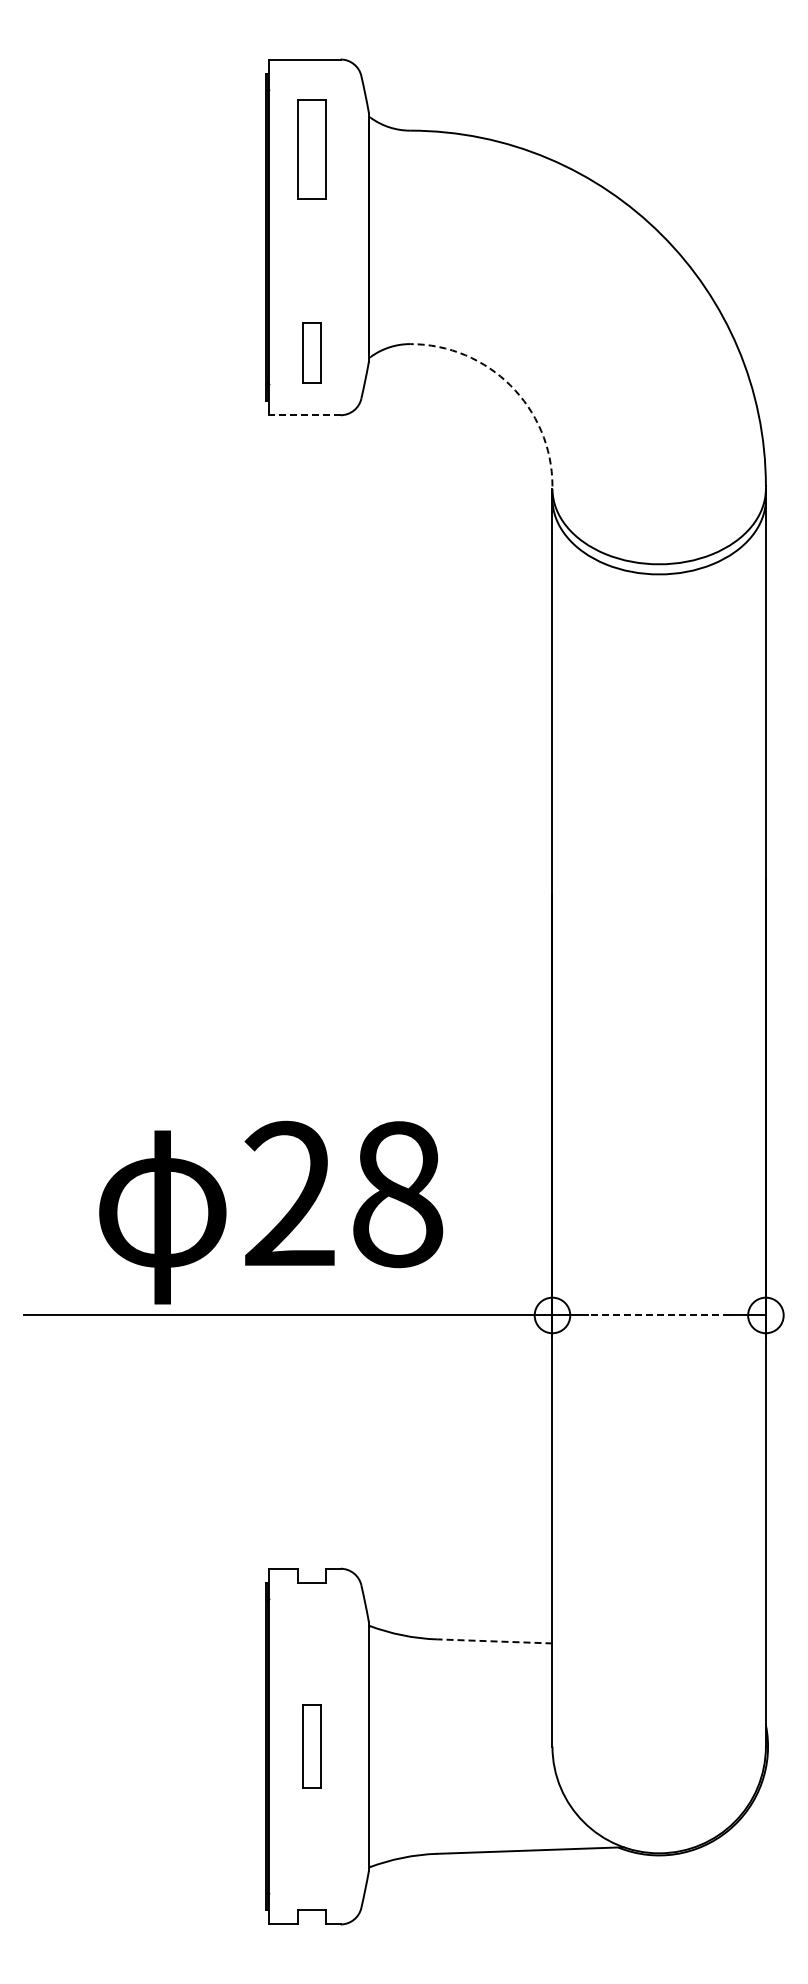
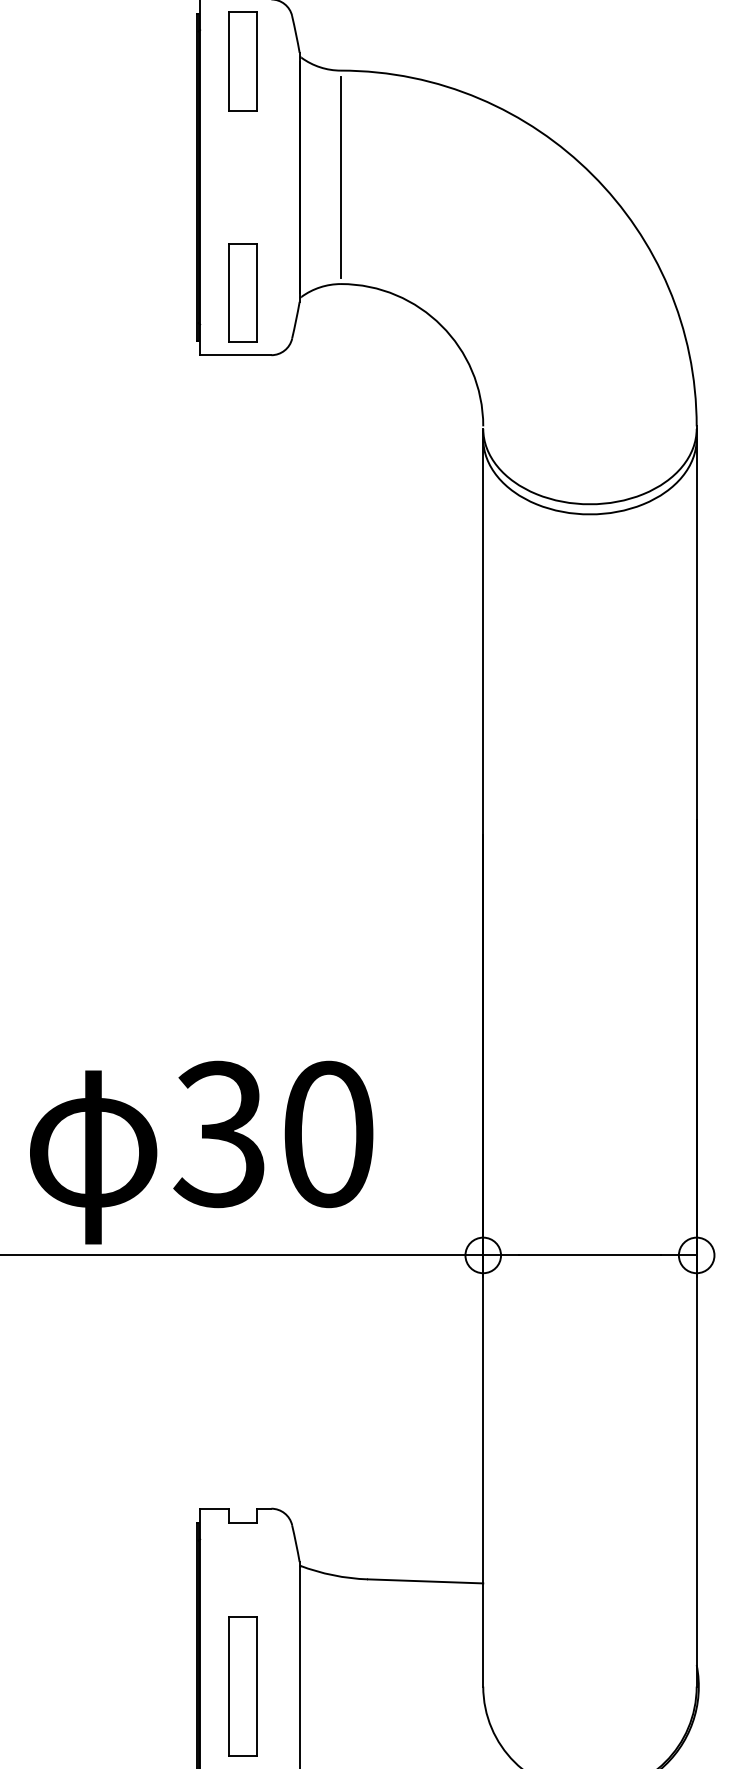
part: (311, 149) -> (242, 61), moved
line: (410, 237) -> (341, 177), added
part: (311, 352) -> (242, 292), size x1.67
arc: (510, 385) -> (441, 325), dashed -> solid
line: (304, 415) -> (235, 355), dashed -> solid
text: (342, 1194) -> (273, 1134), 28 -> 30
line: (658, 1315) -> (589, 1255), dashed -> solid
line: (494, 1641) -> (425, 1581), dashed -> solid
part: (311, 1746) -> (242, 1686), size x1.67

